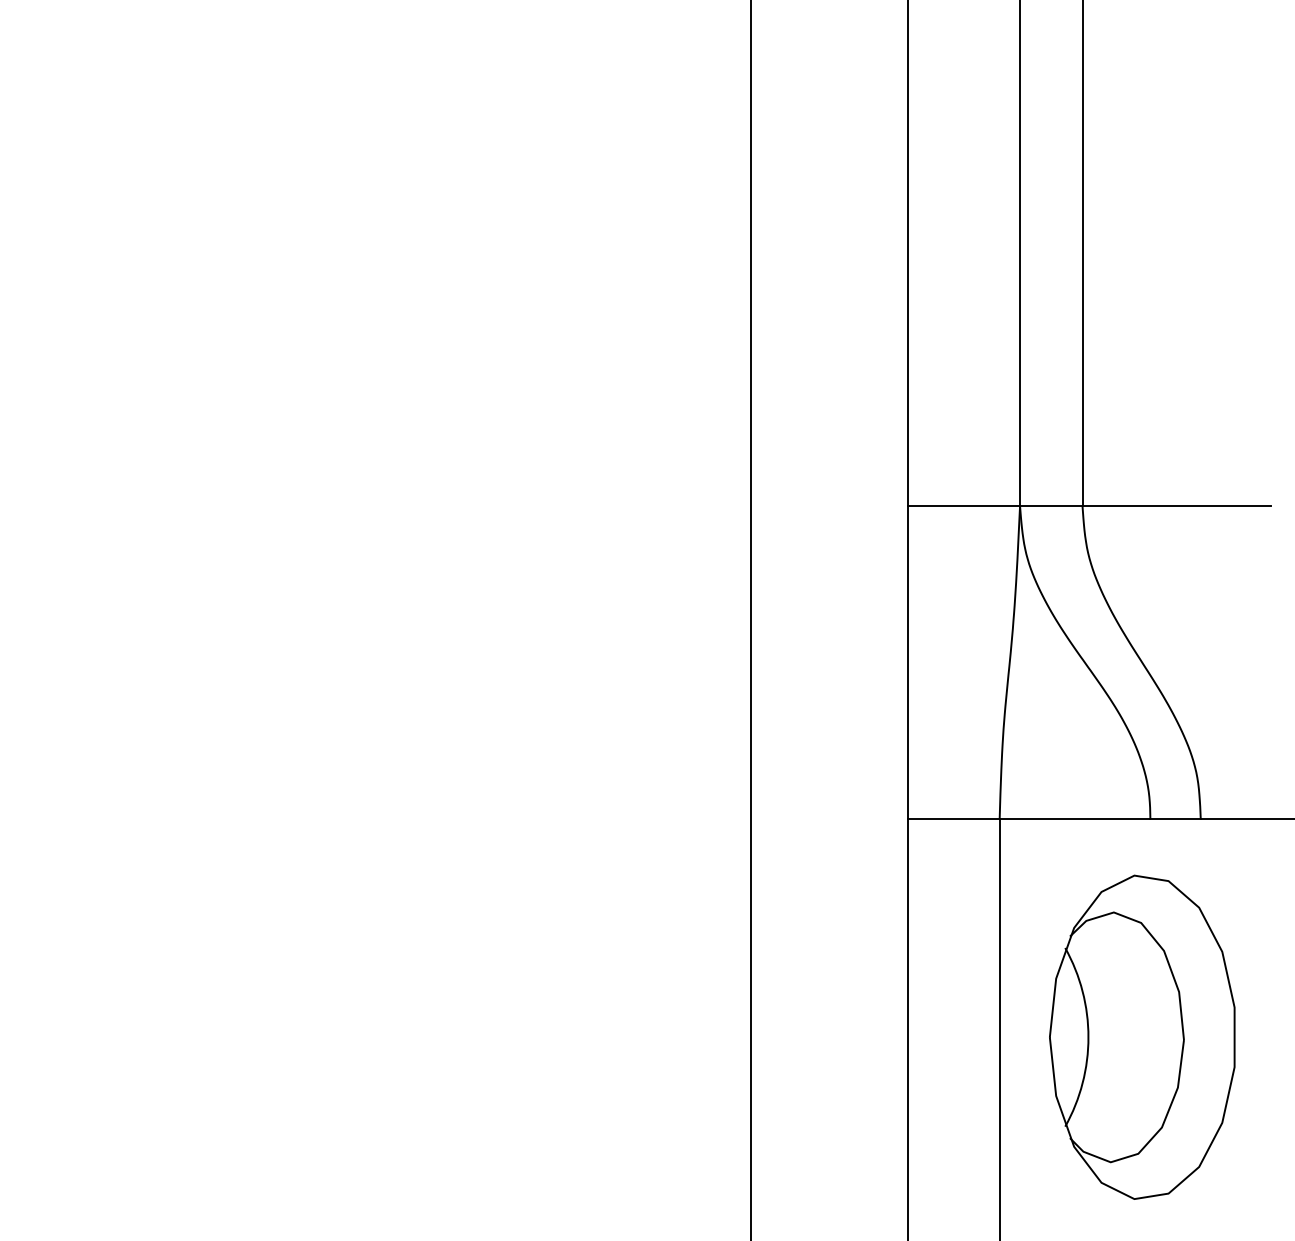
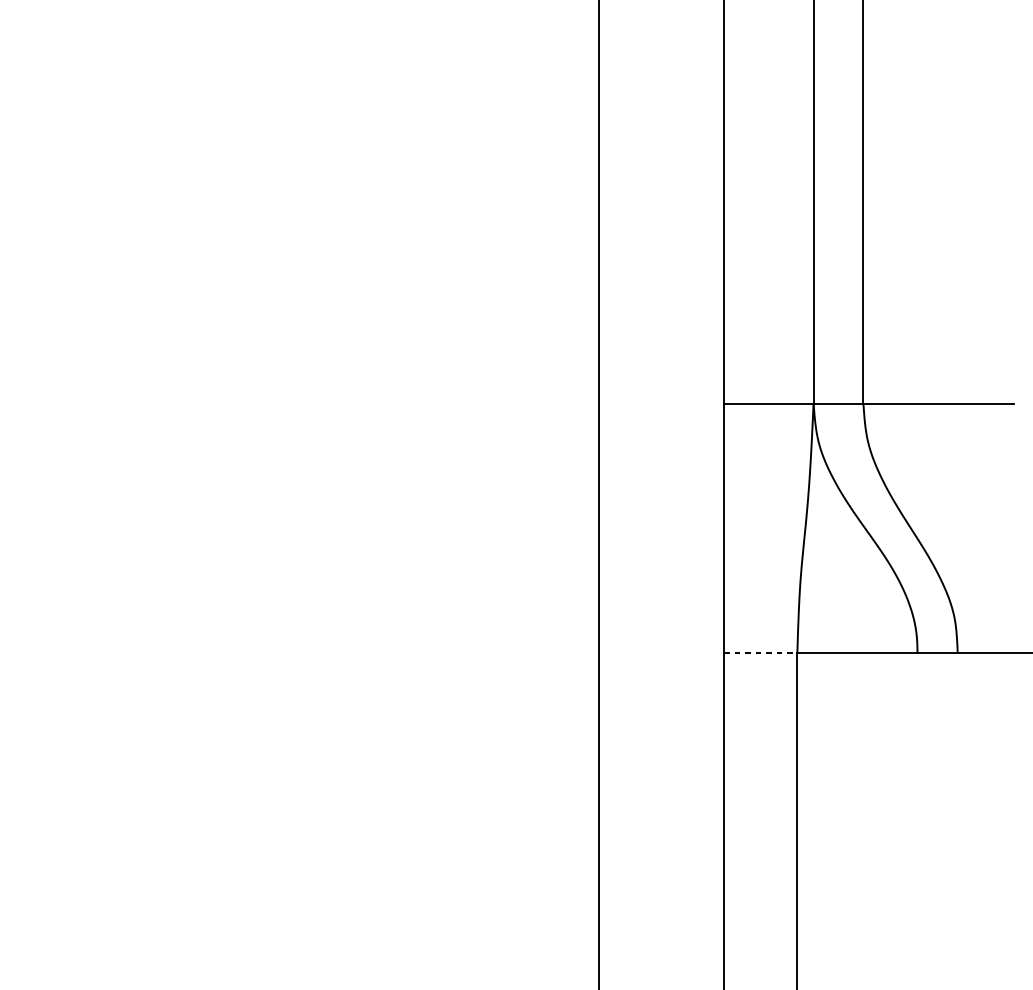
line: (954, 818) -> (761, 652), solid -> dashed
part: (1142, 1036) -> (911, 826), removed

